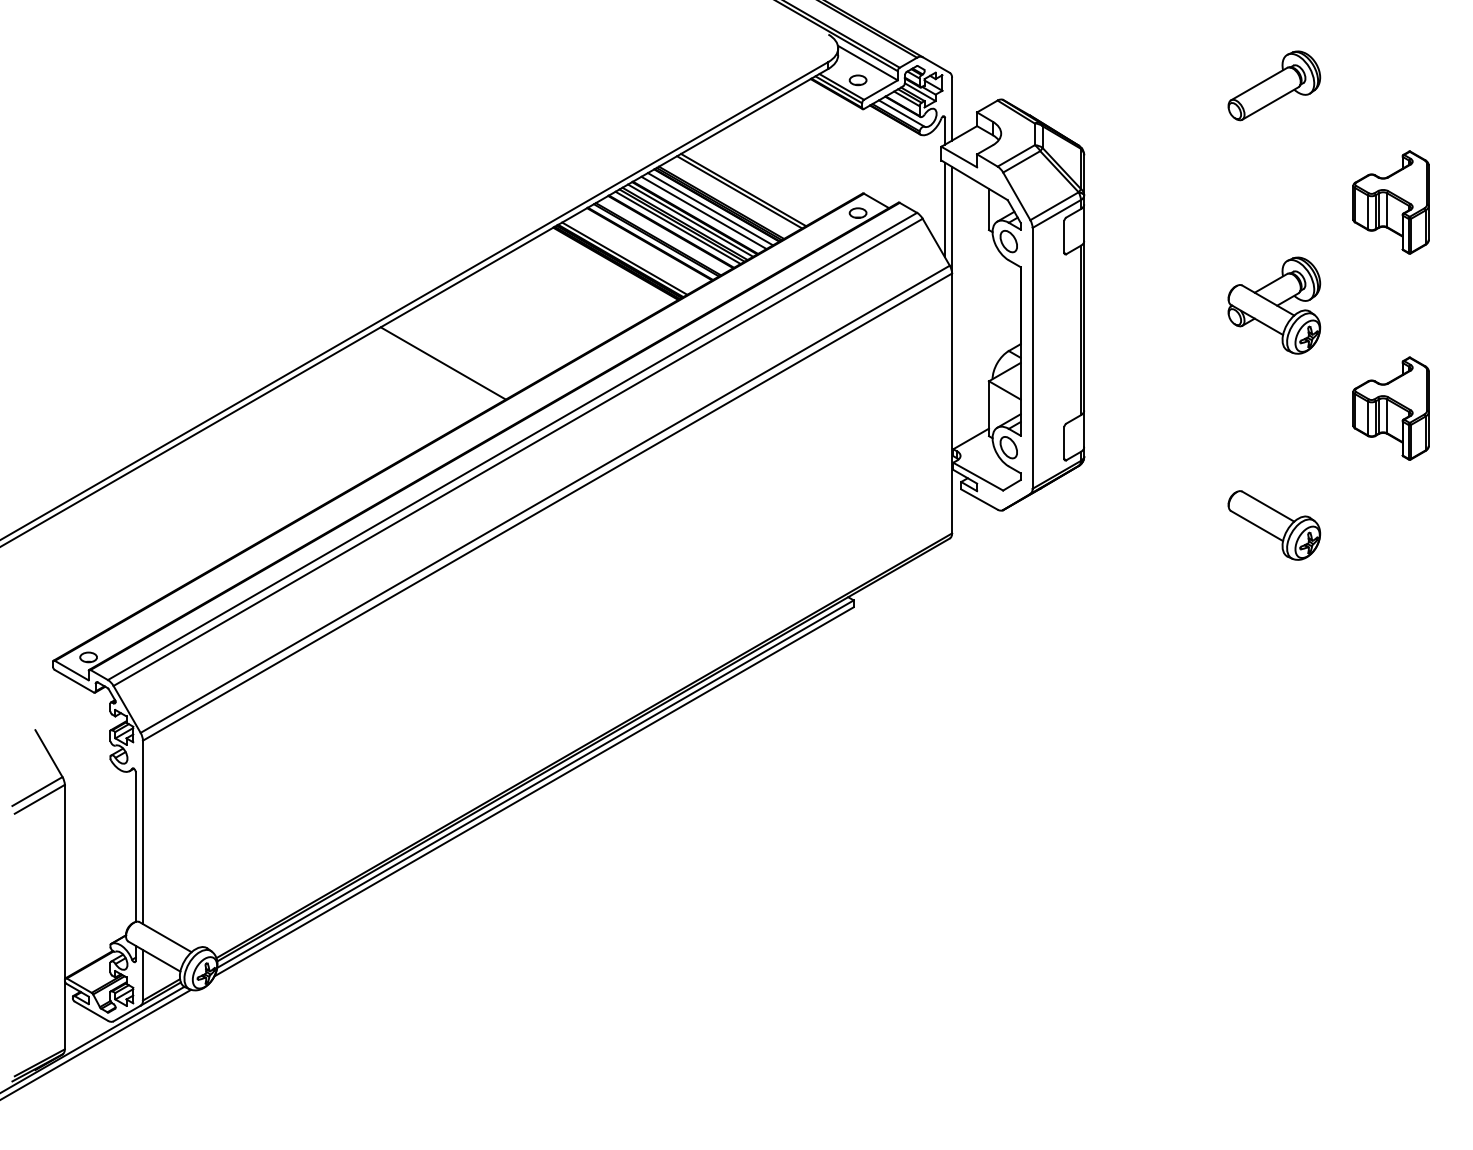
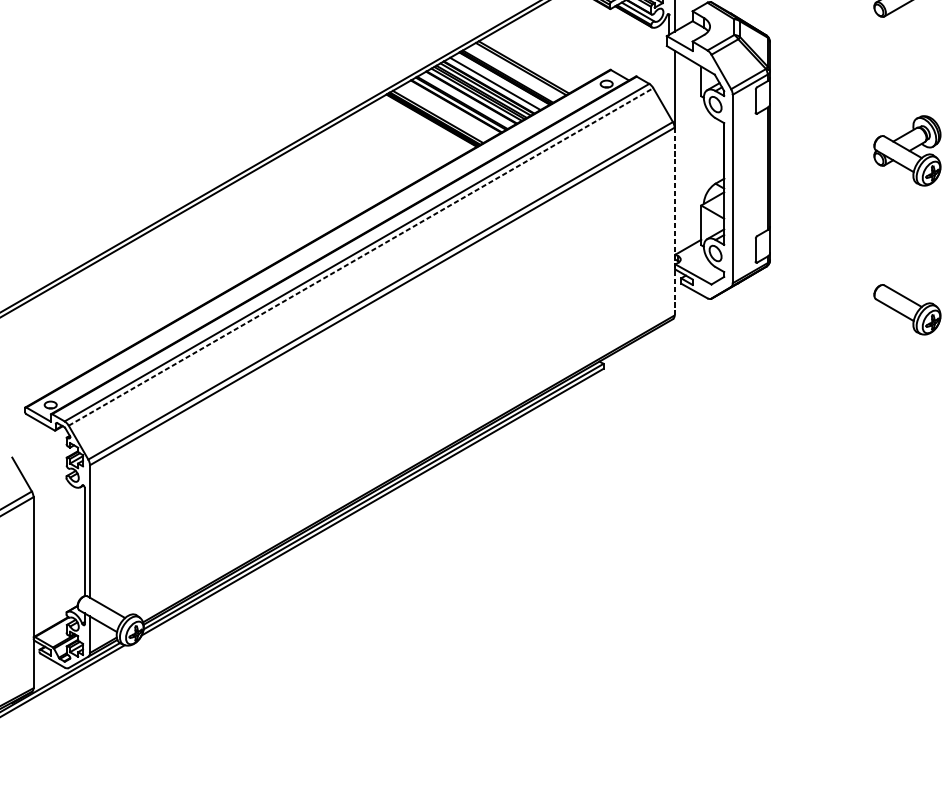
line: (710, 209) -> (500, 81), removed
line: (944, 209) -> (669, 81), removed
line: (442, 363) -> (306, 192), removed
line: (952, 403) -> (674, 221), solid -> dashed
line: (518, 452) -> (361, 257), solid -> dashed

